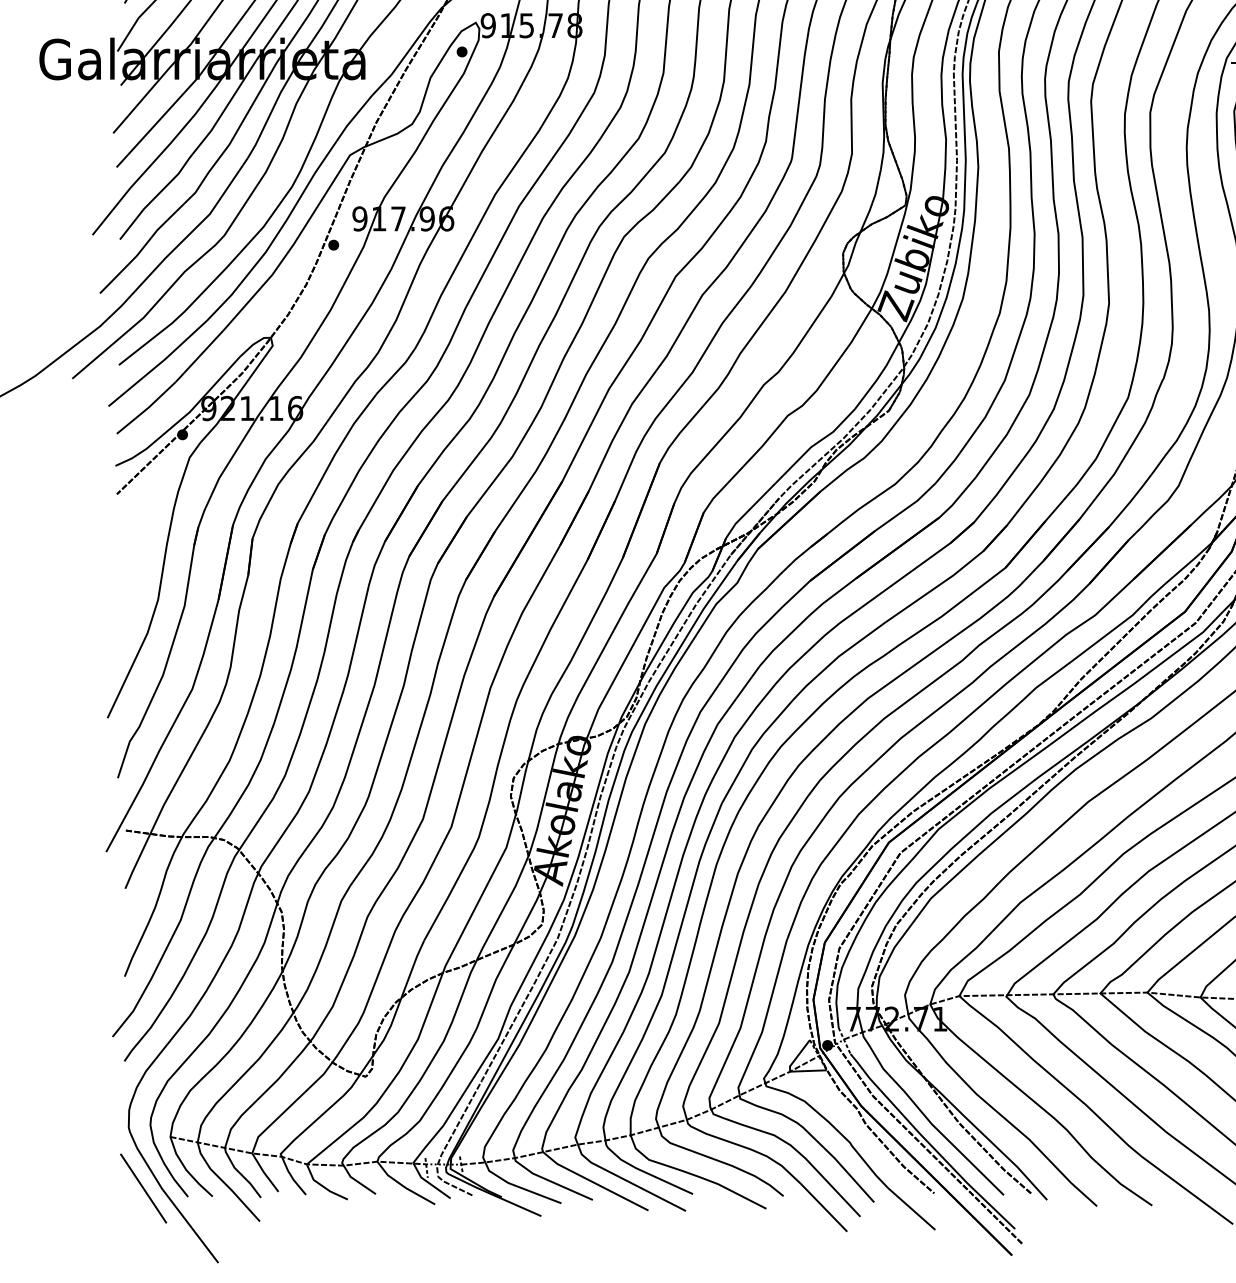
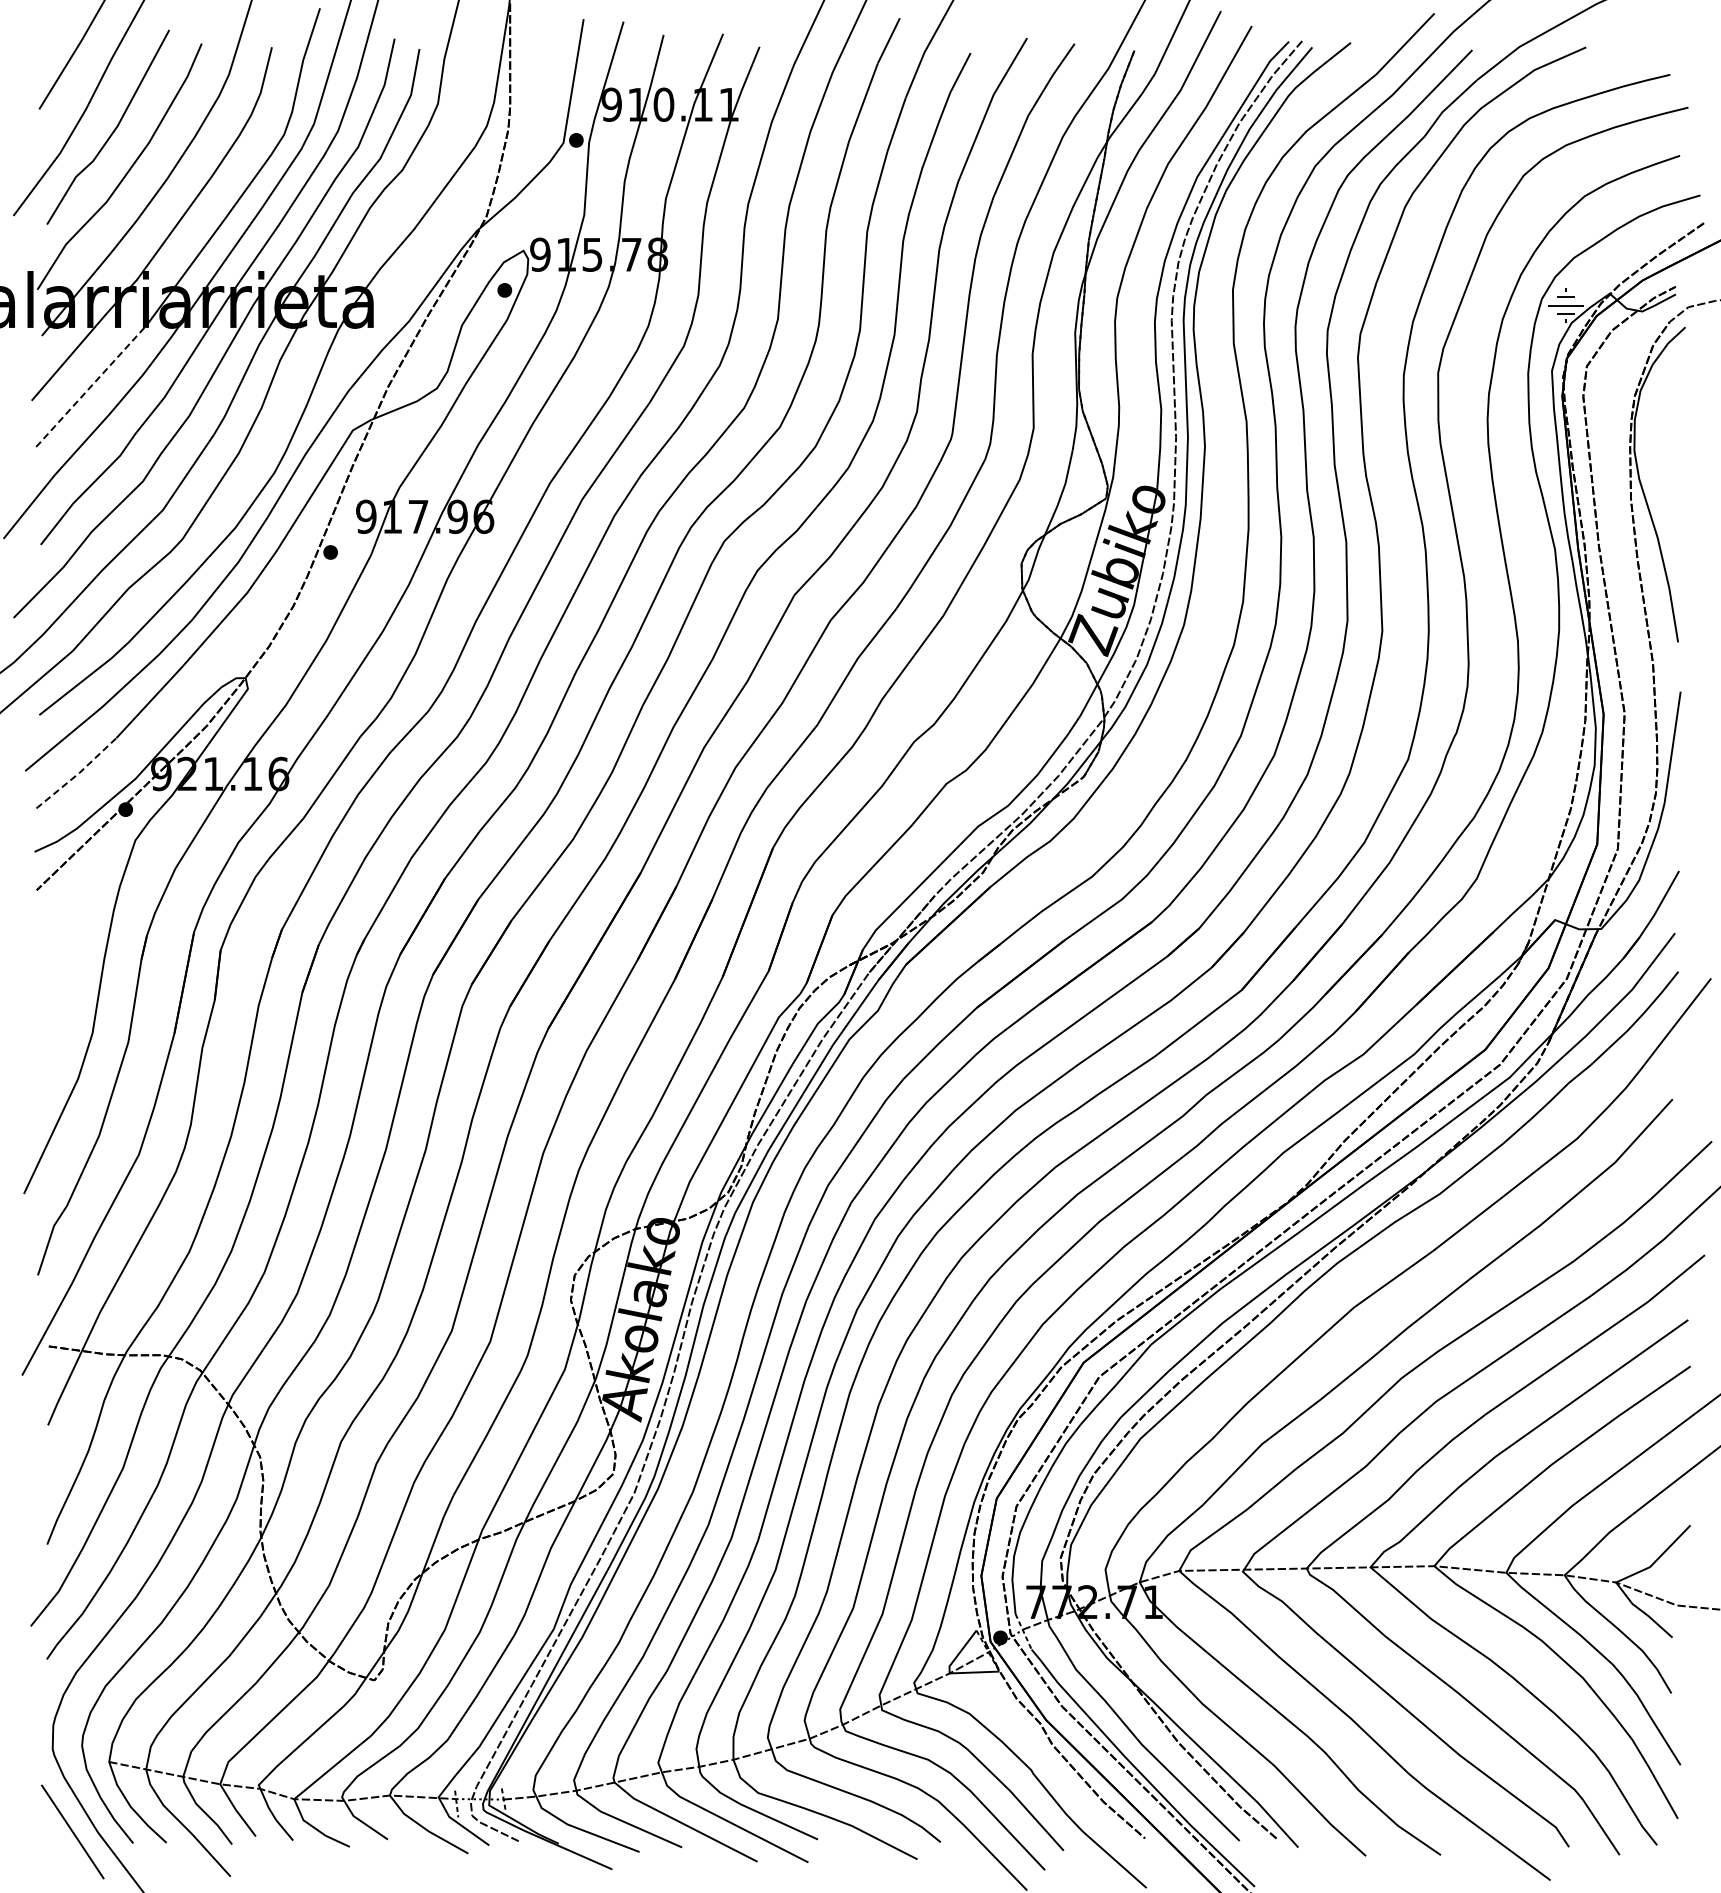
line: (157, 122) -> (91, 385), solid -> dashed
line: (147, 408) -> (78, 773), solid -> dashed

